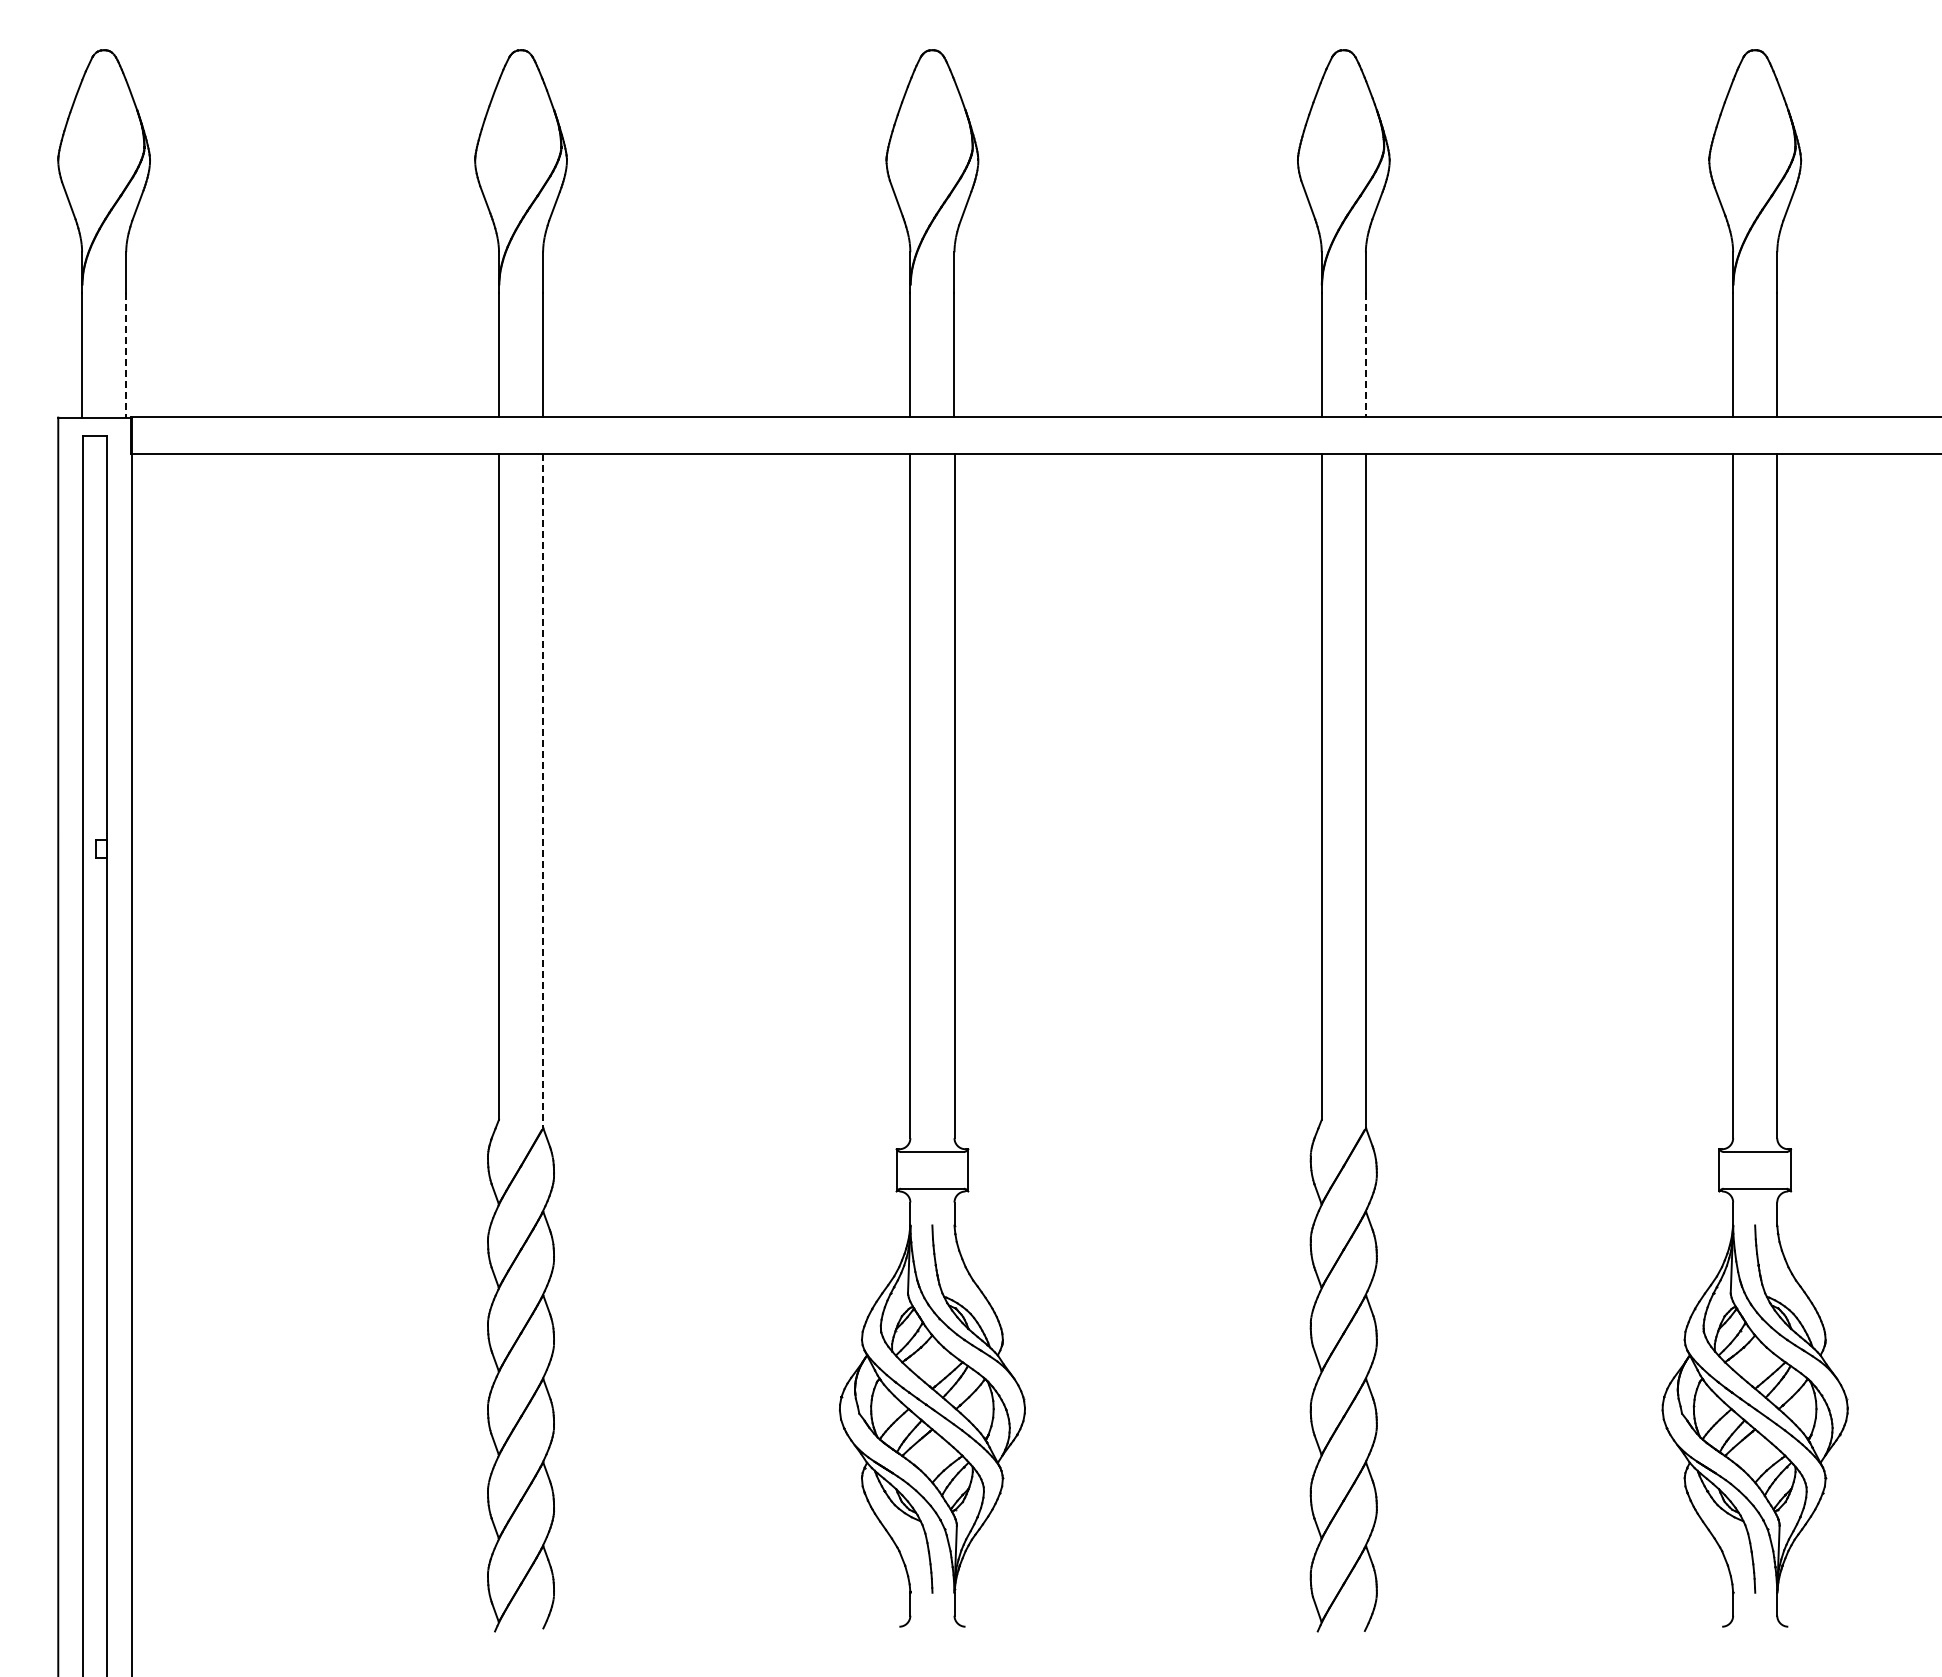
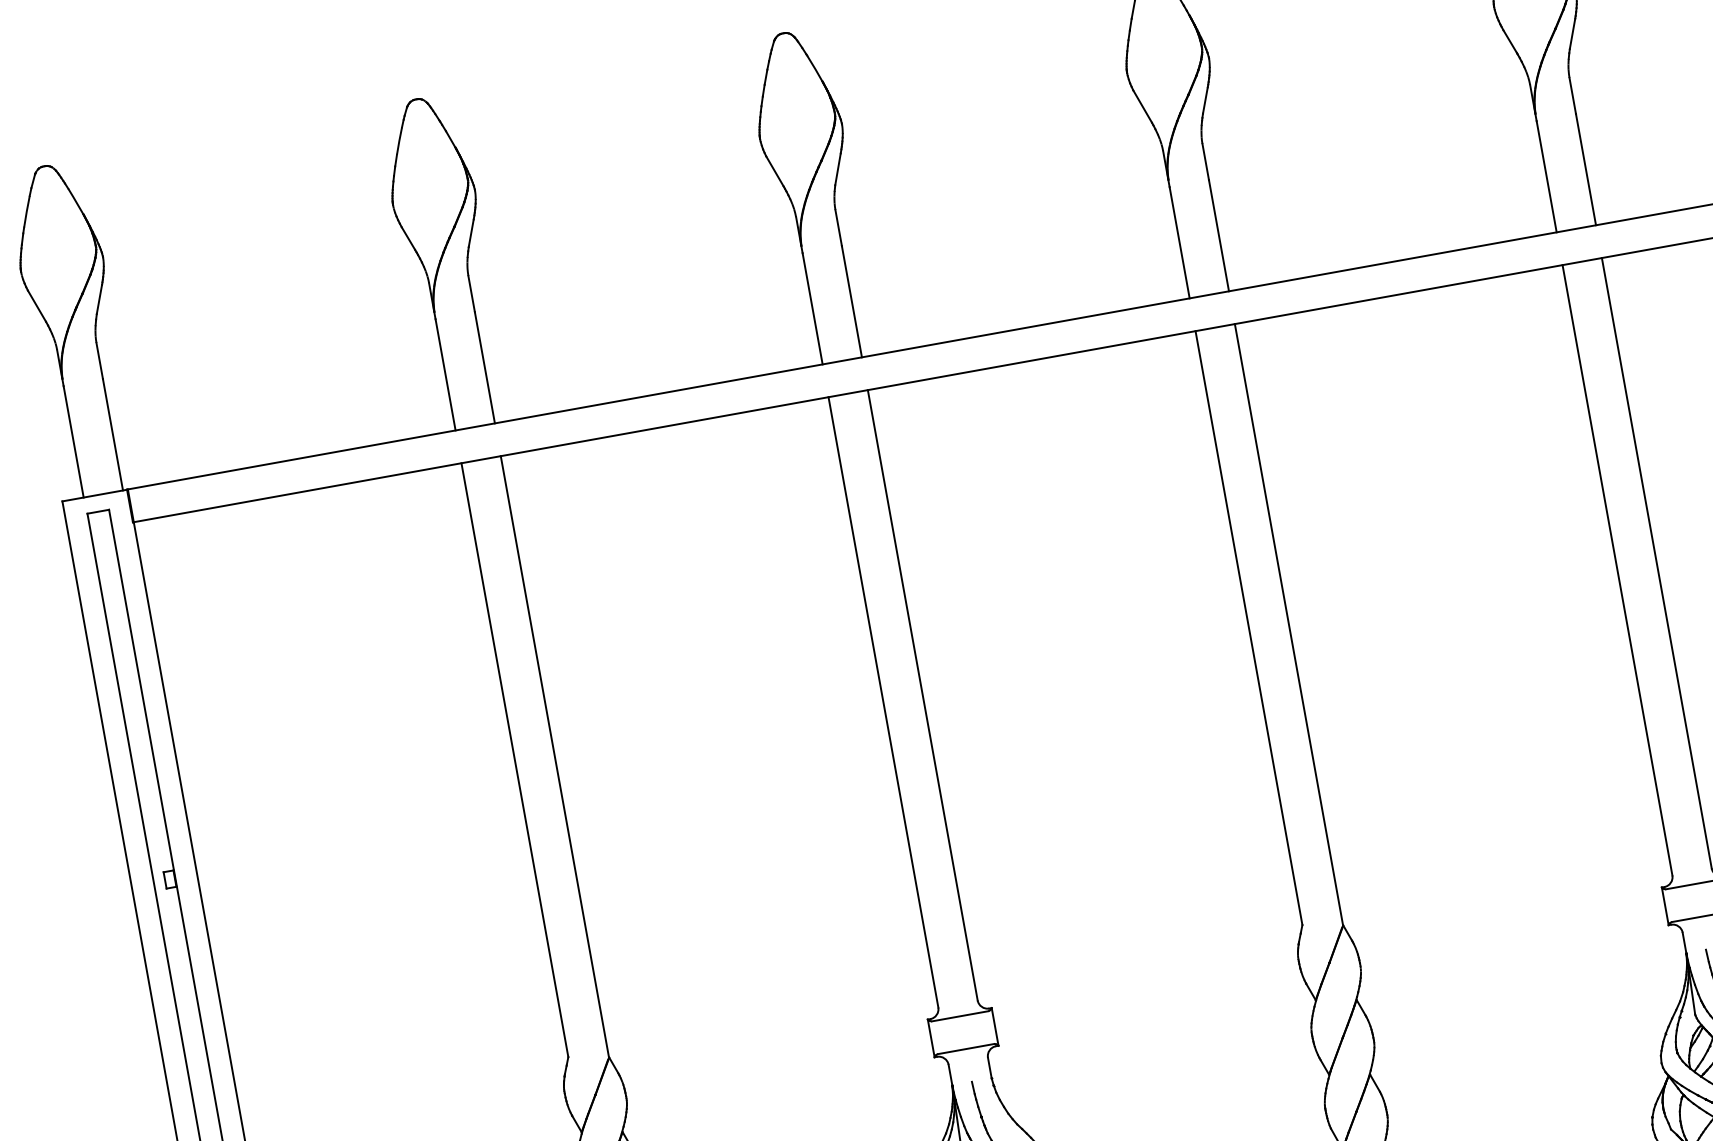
line: (126, 355) -> (113, 435), dashed -> solid
line: (1365, 355) -> (1218, 236), dashed -> solid
line: (543, 790) -> (555, 756), dashed -> solid

